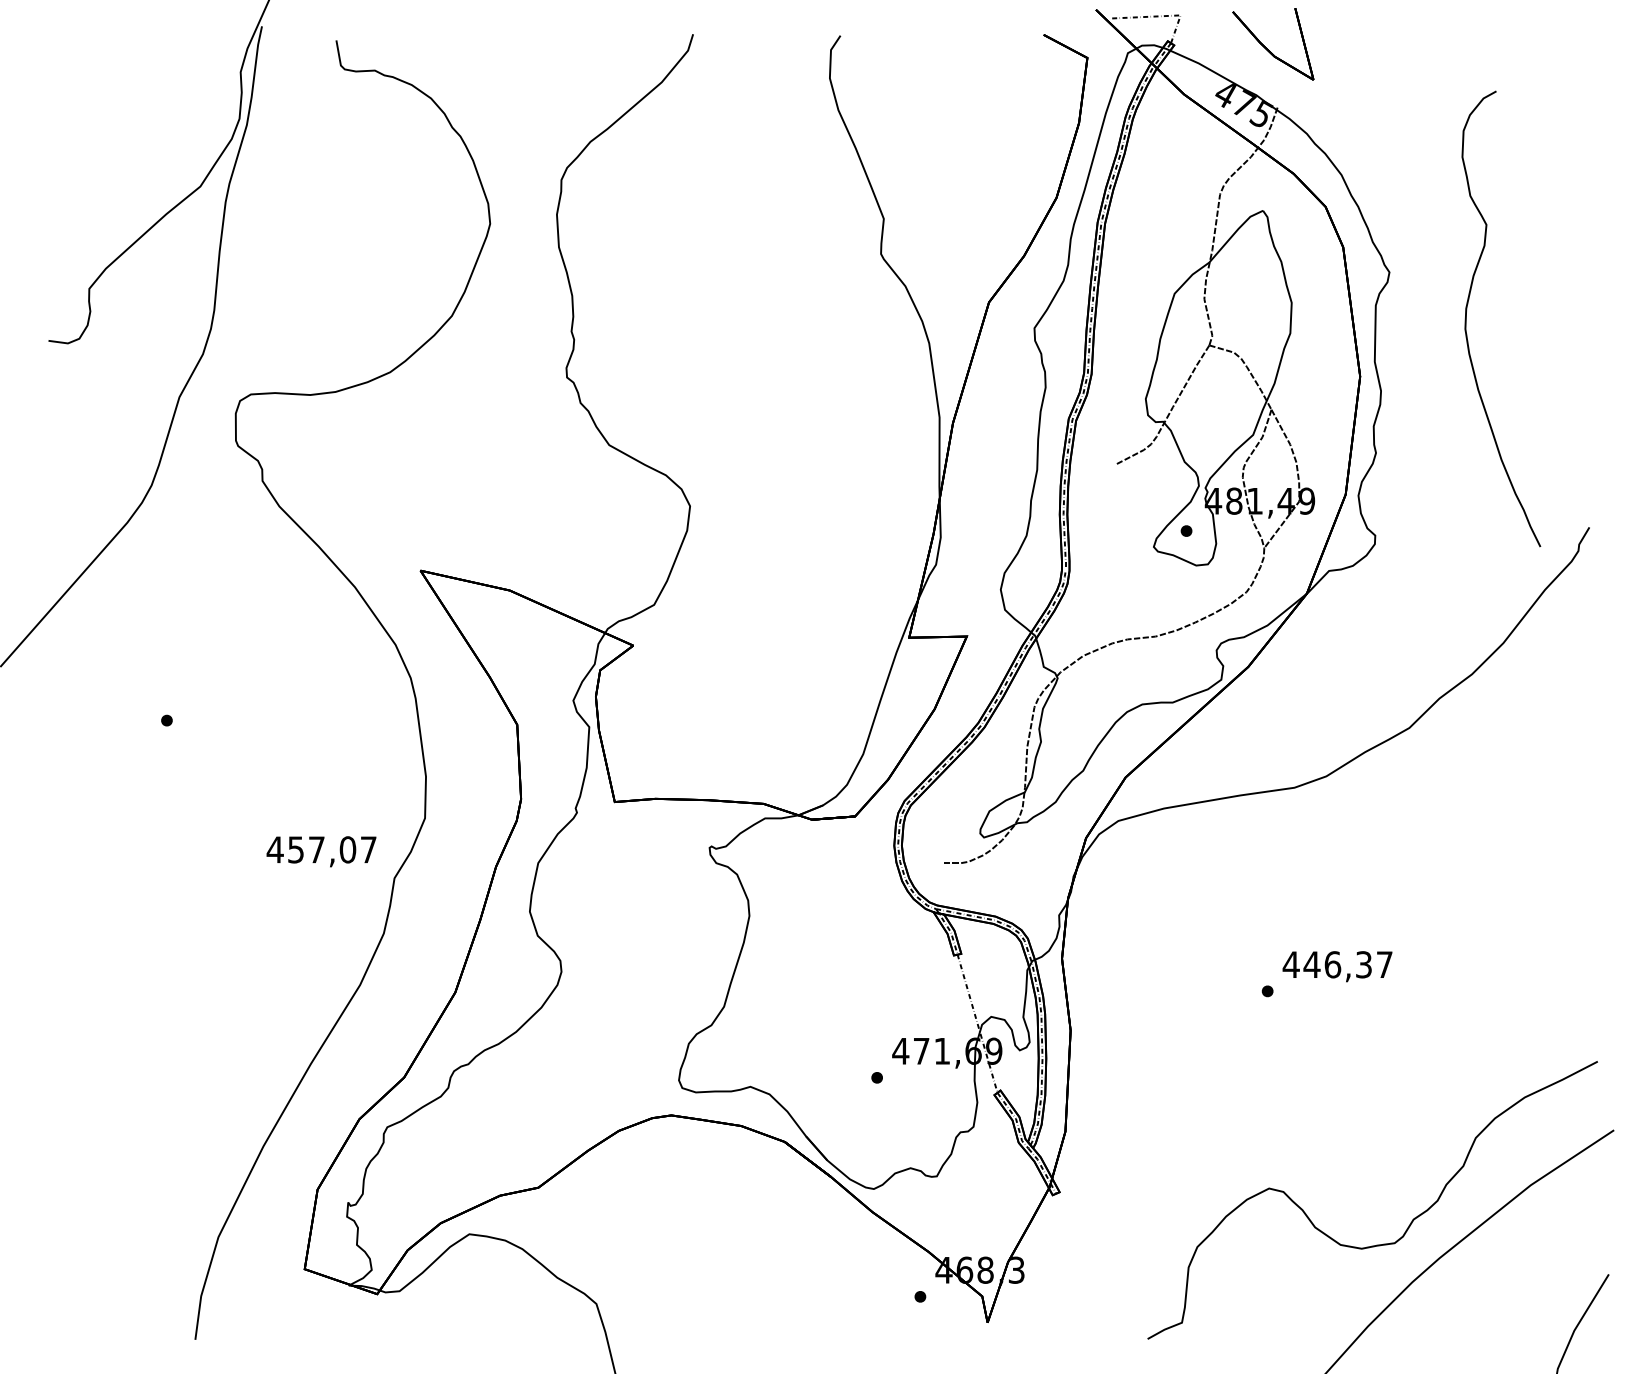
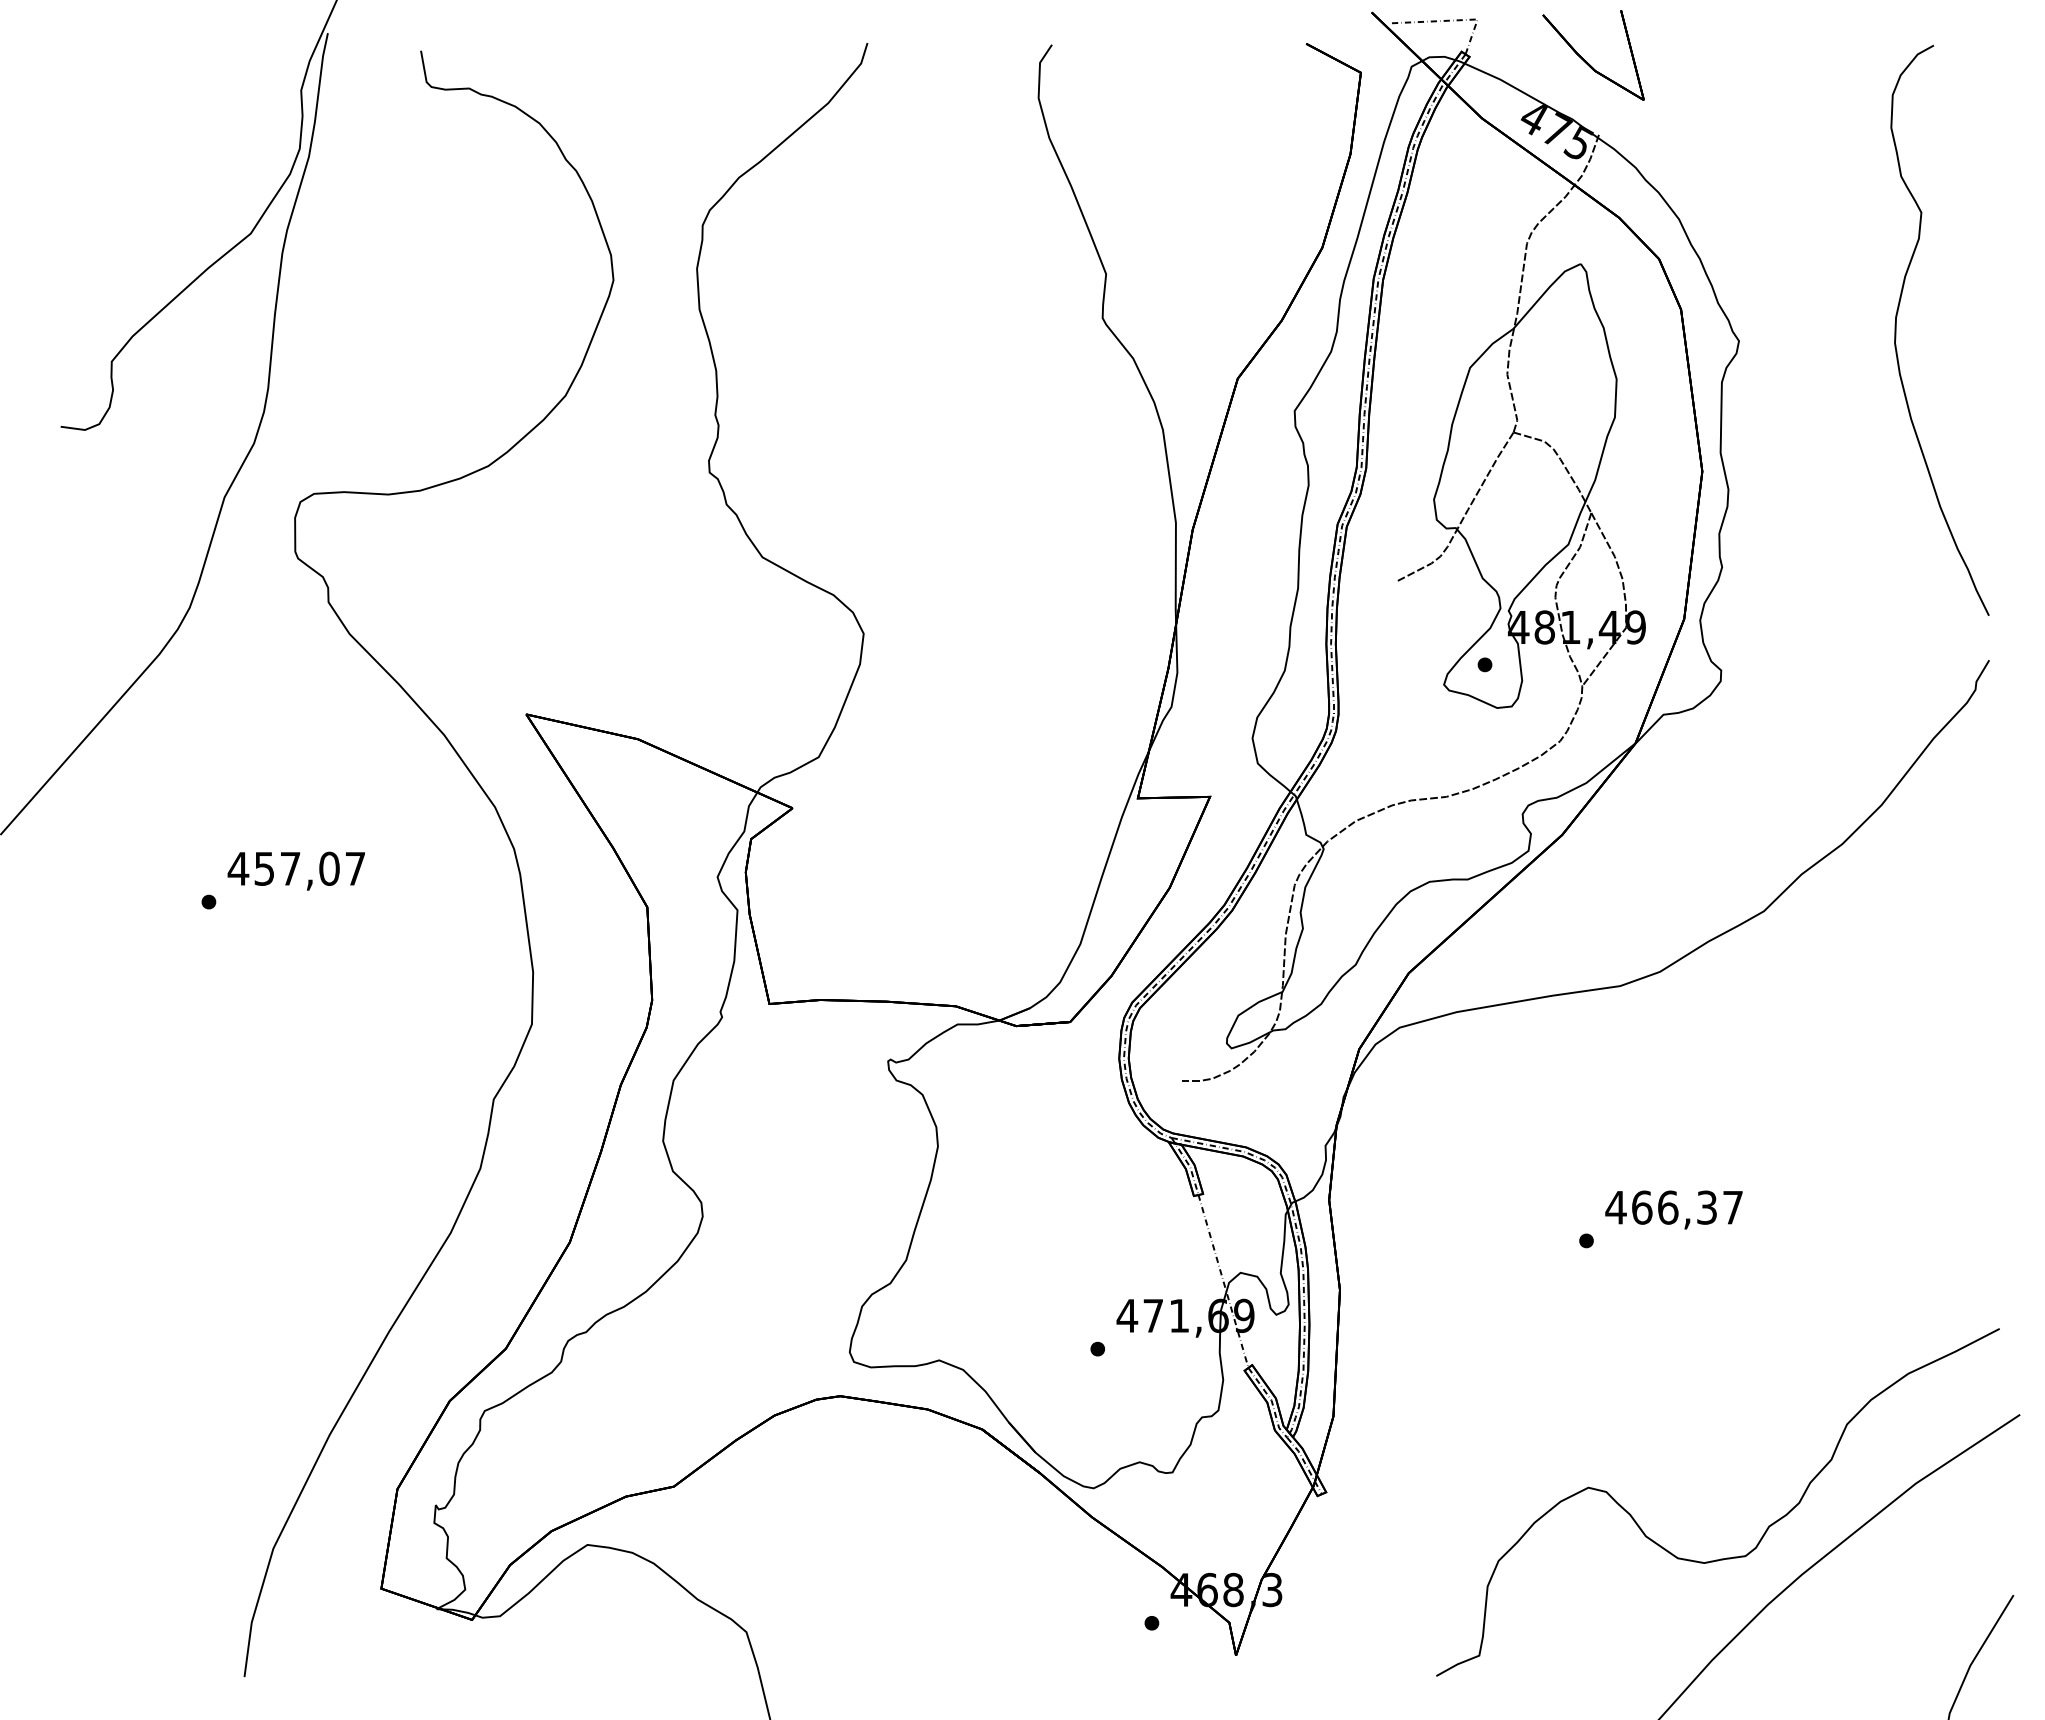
curve: (1466, 318) -> (1896, 329), moved
text: (320, 851) -> (295, 870), moved
text: (1311, 964) -> (1641, 1207), 446,37 -> 466,37

